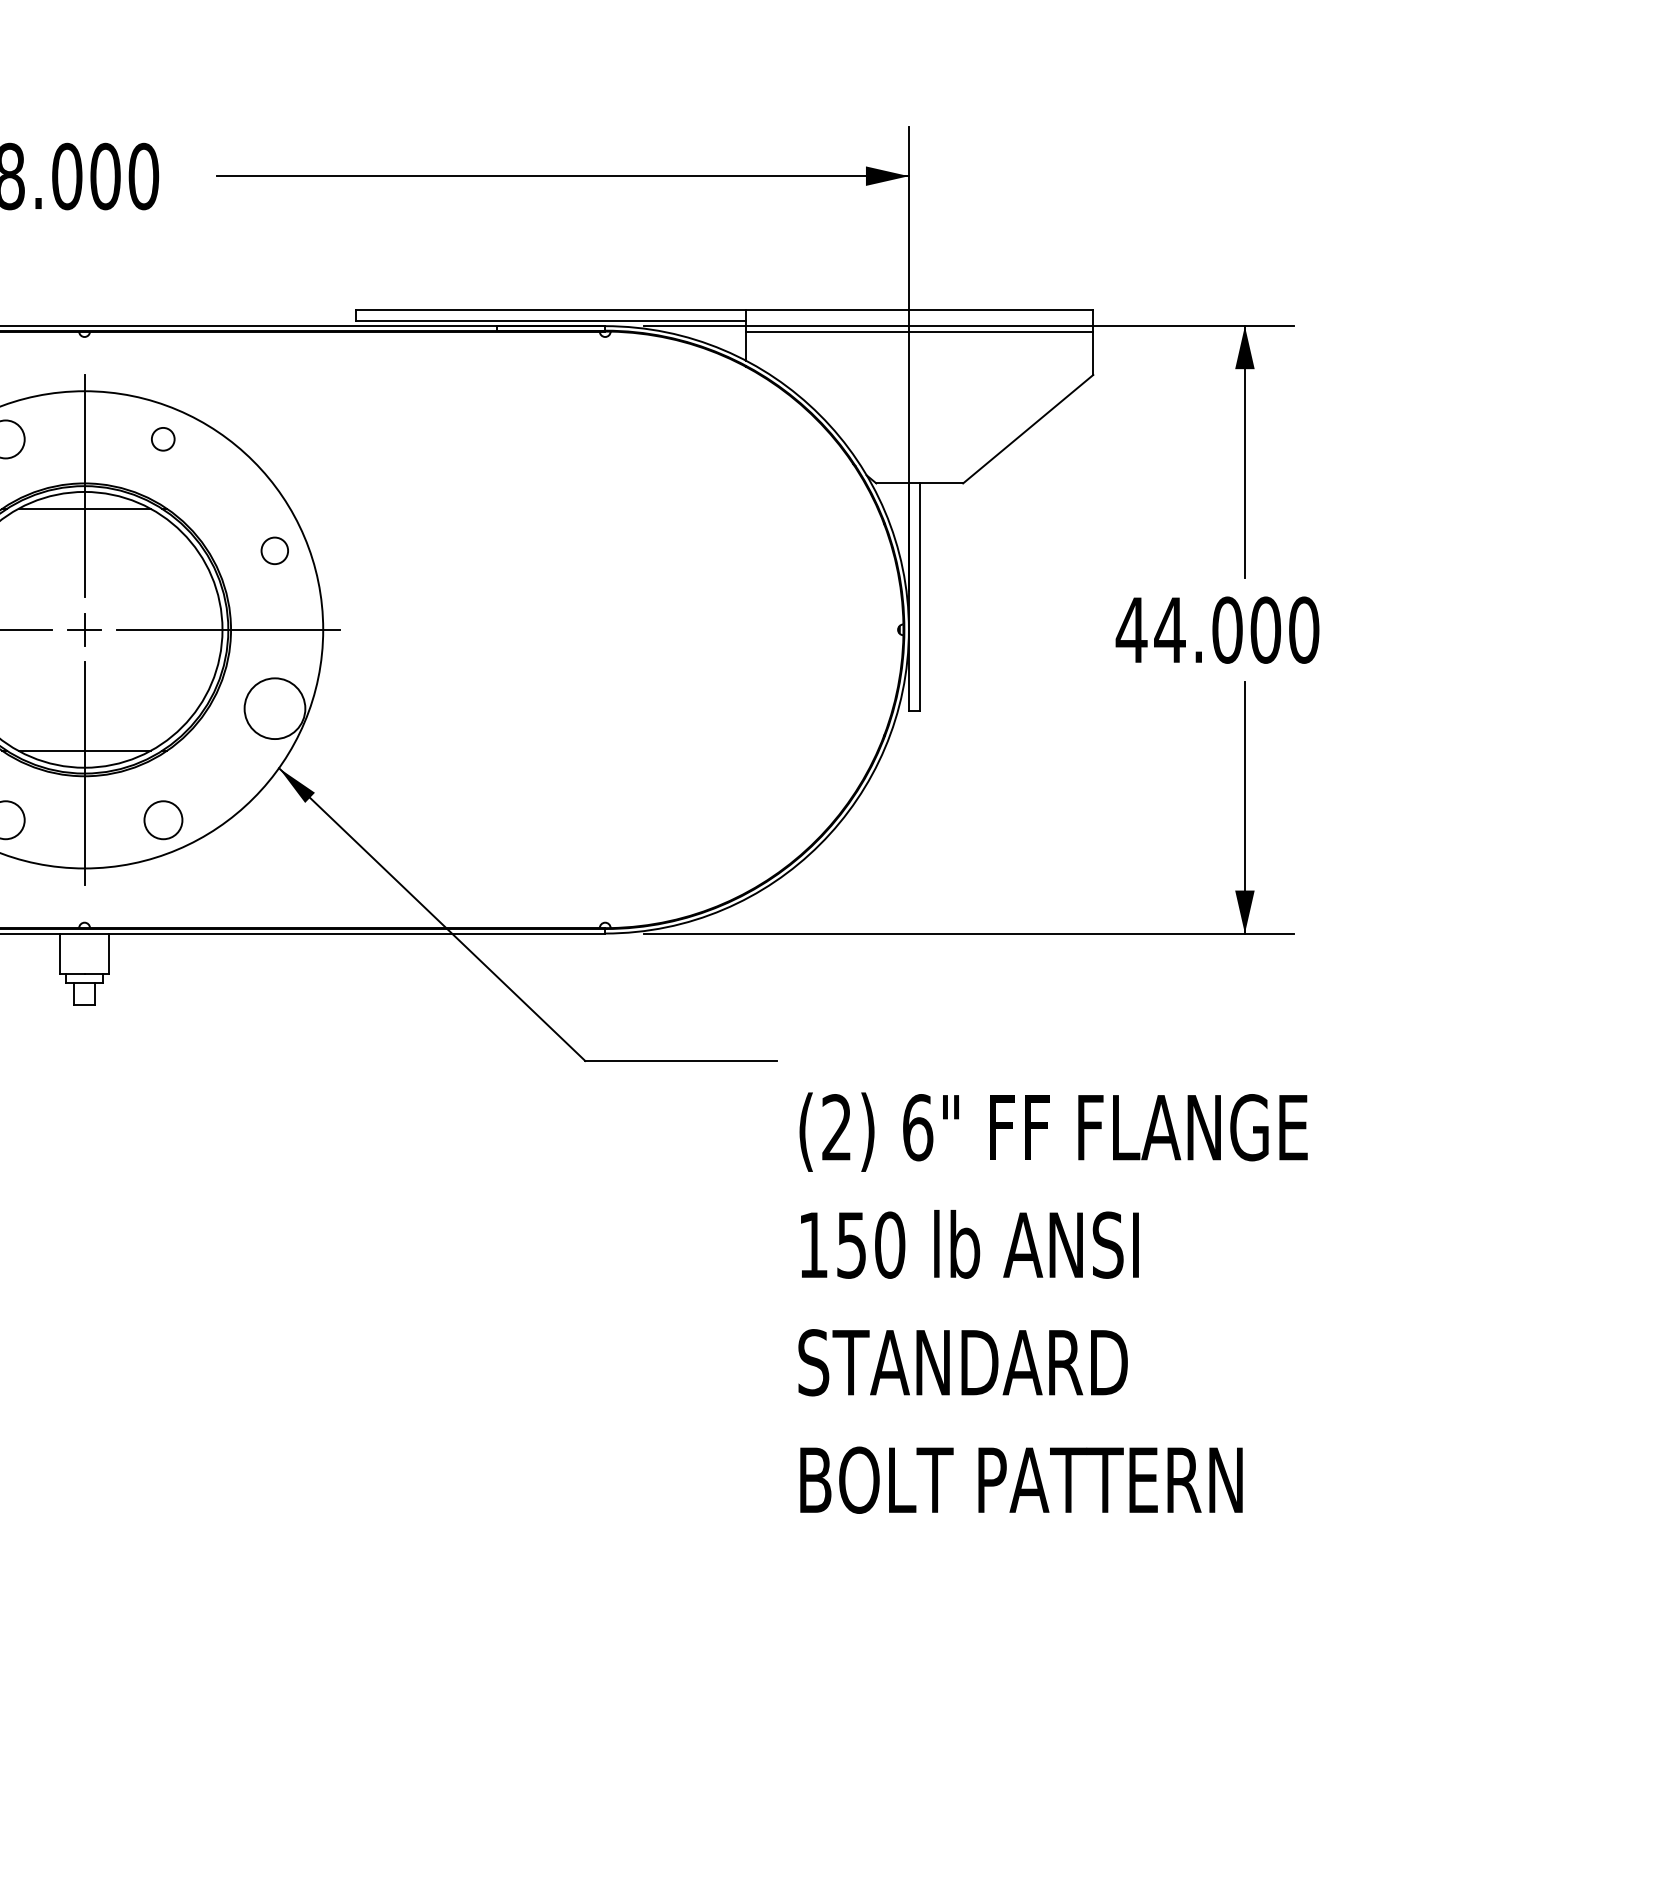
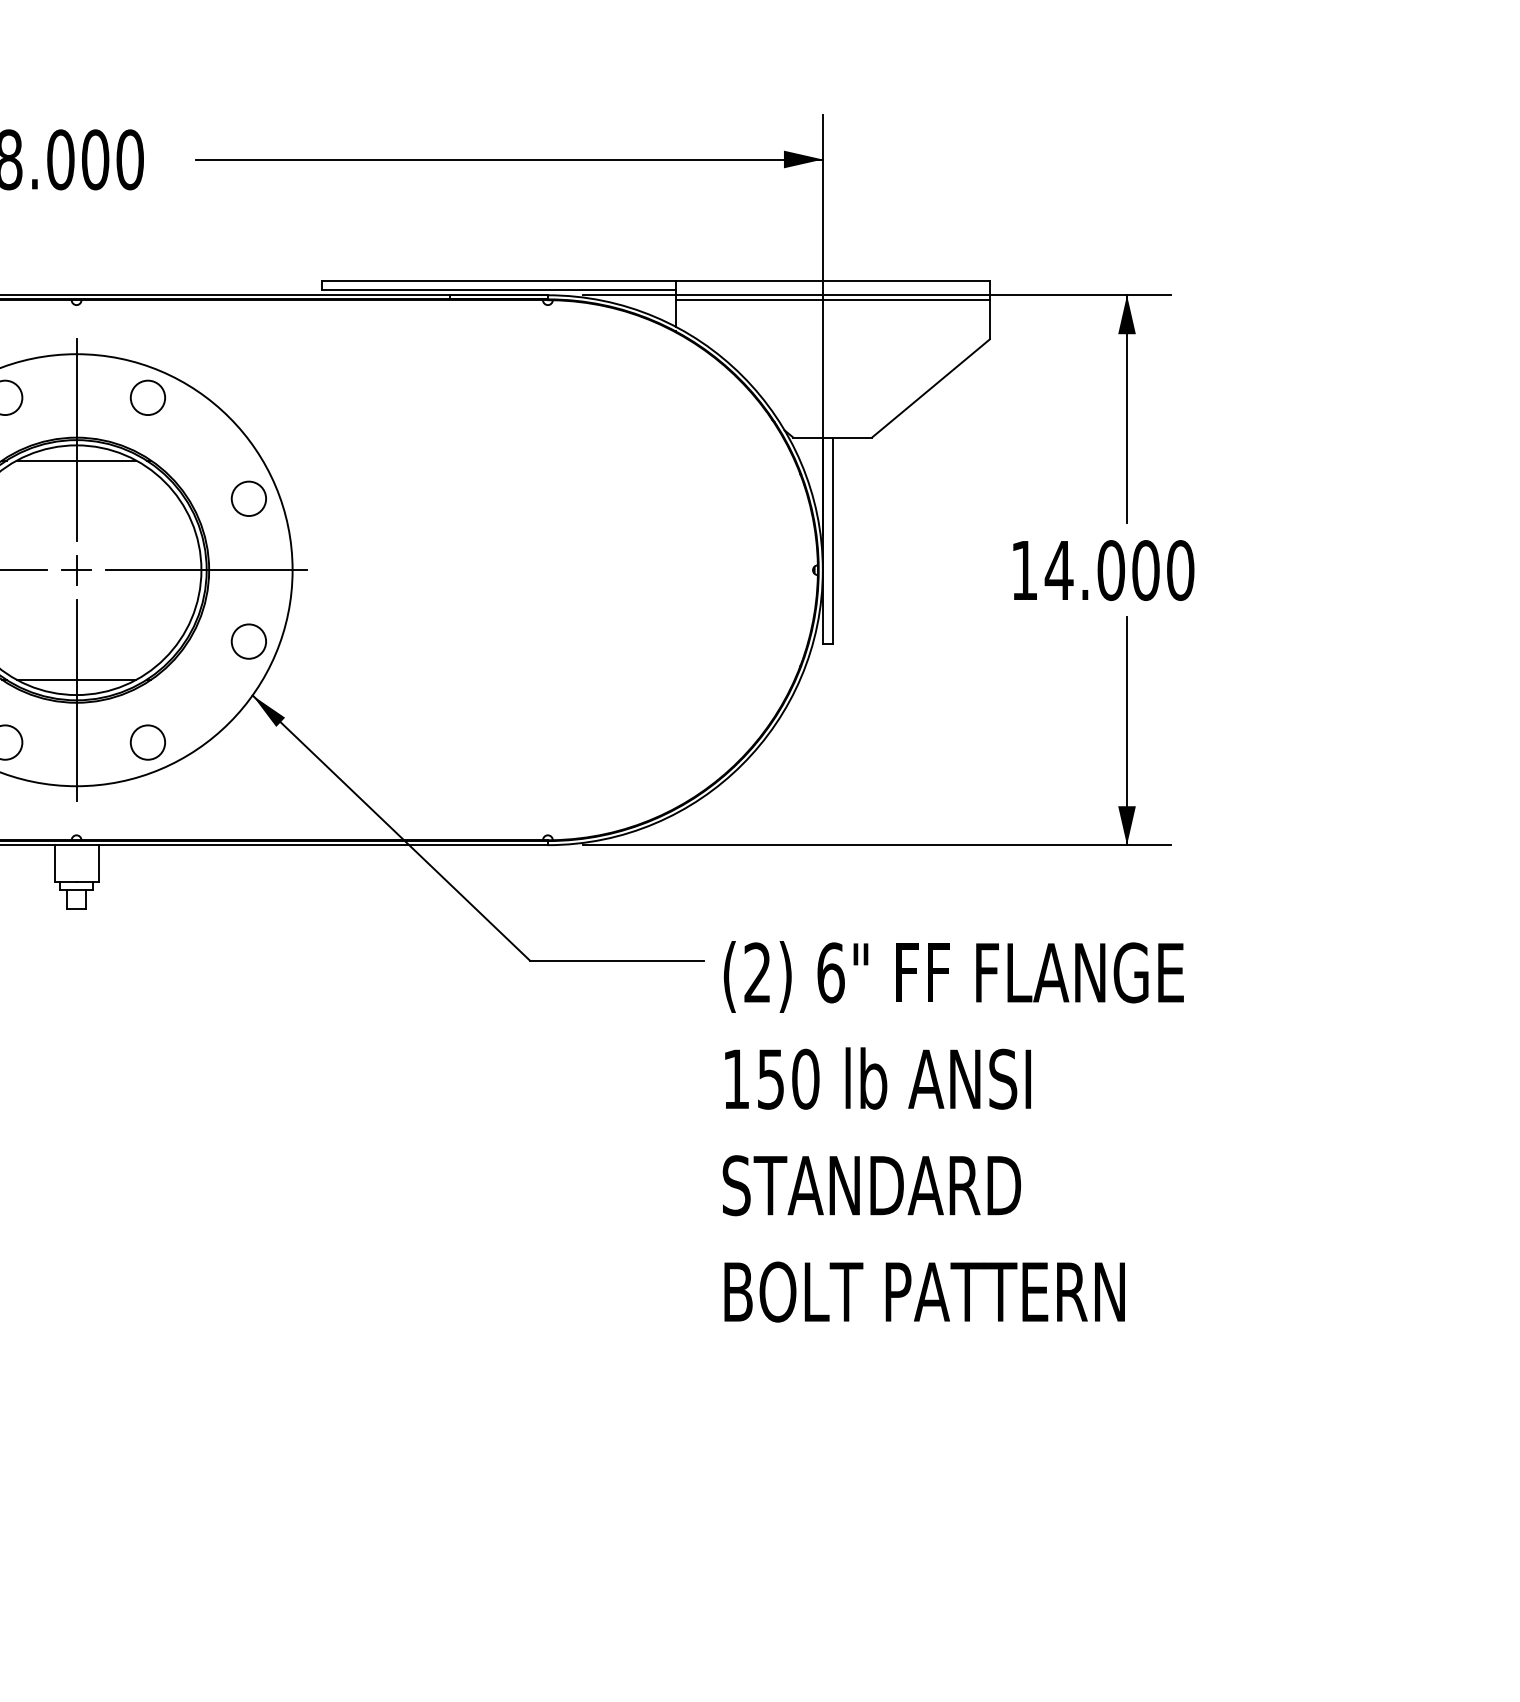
circle: (162, 439) -> (147, 397), size x1.67
circle: (274, 550) -> (248, 498), size x1.43
text: (1131, 630) -> (1024, 570), 44.000 -> 14.000
circle: (274, 708) -> (248, 641), size x0.62
text: (1052, 1302) -> (952, 1131), moved

